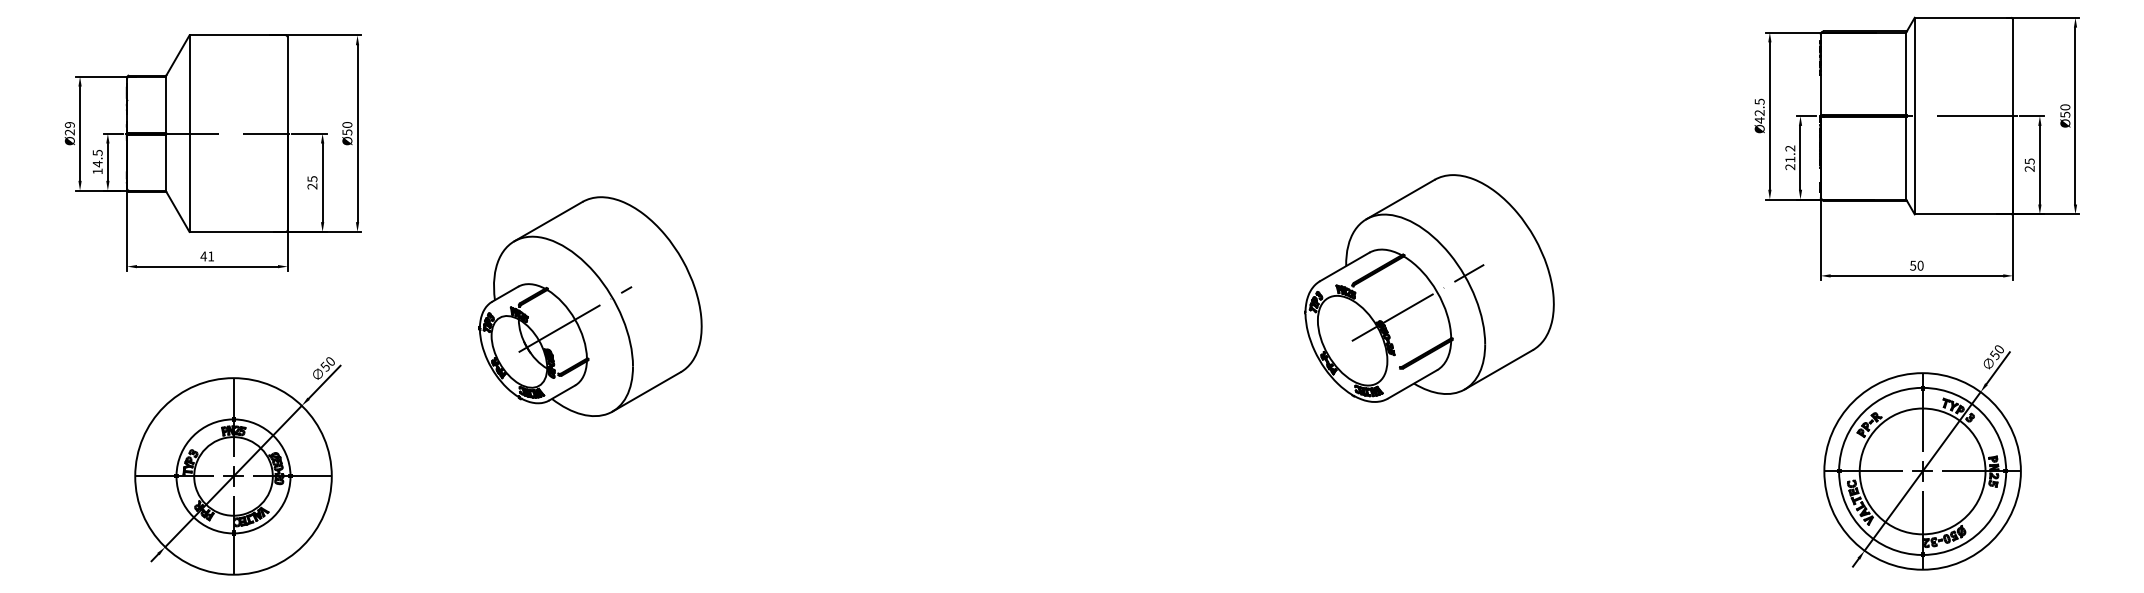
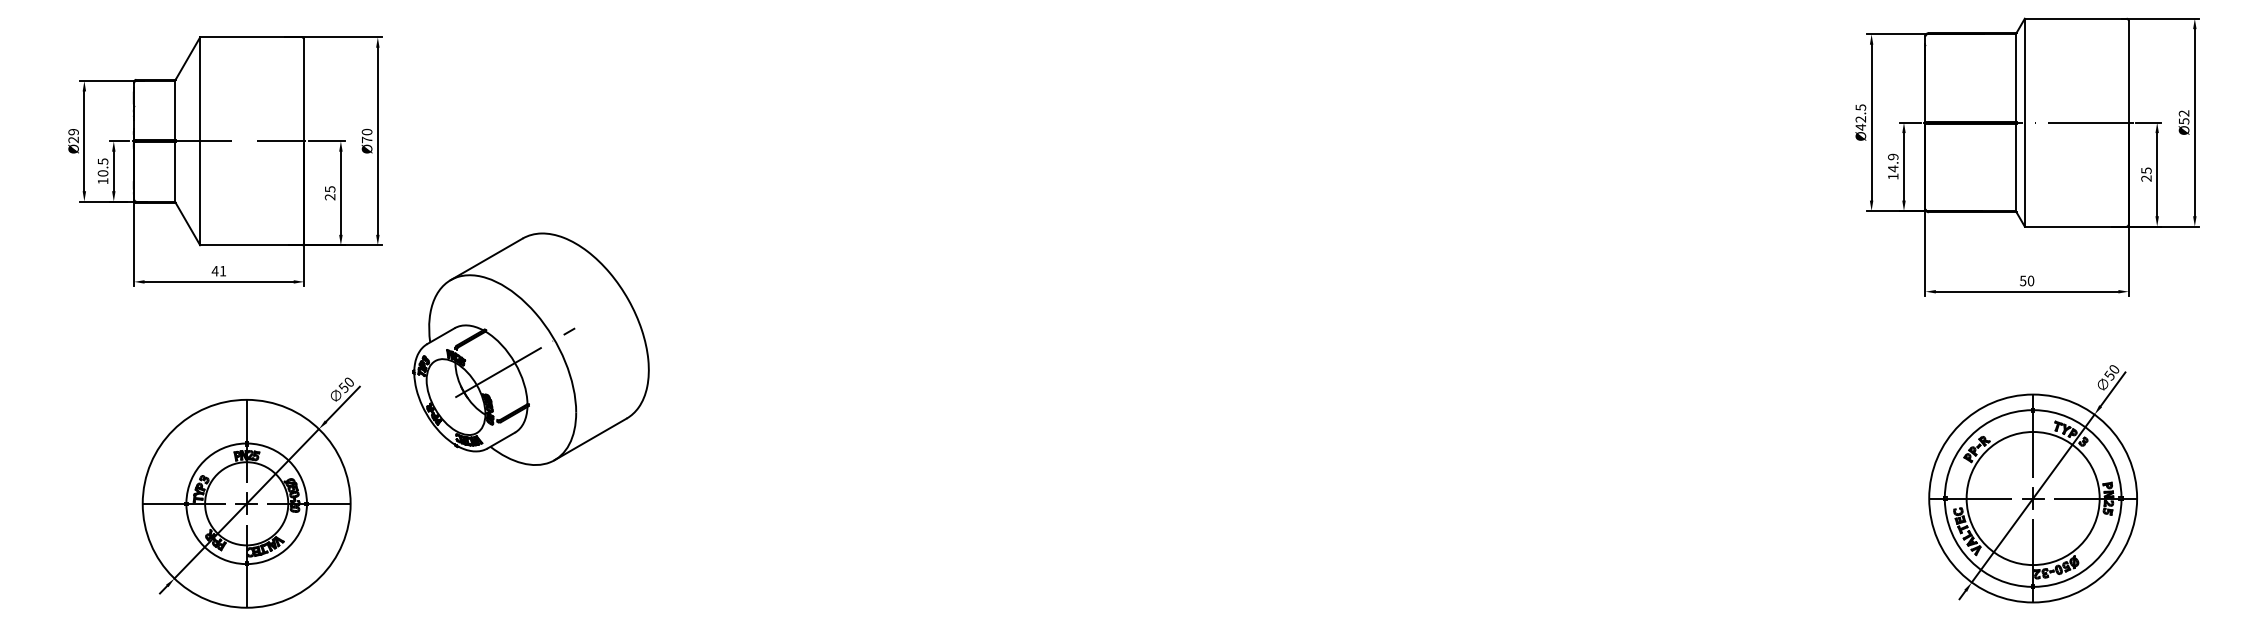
text: (2064, 107) -> (2183, 113), Ø50 -> Ø52
text: (347, 131) -> (367, 139), Ø50 -> Ø70
text: (1790, 157) -> (1893, 166), 21.2 -> 14.9
text: (97, 164) -> (102, 173), 14.5 -> 10.5
part: (1429, 287) -> (1511, 304), removed
part: (589, 305) -> (530, 348), moved

